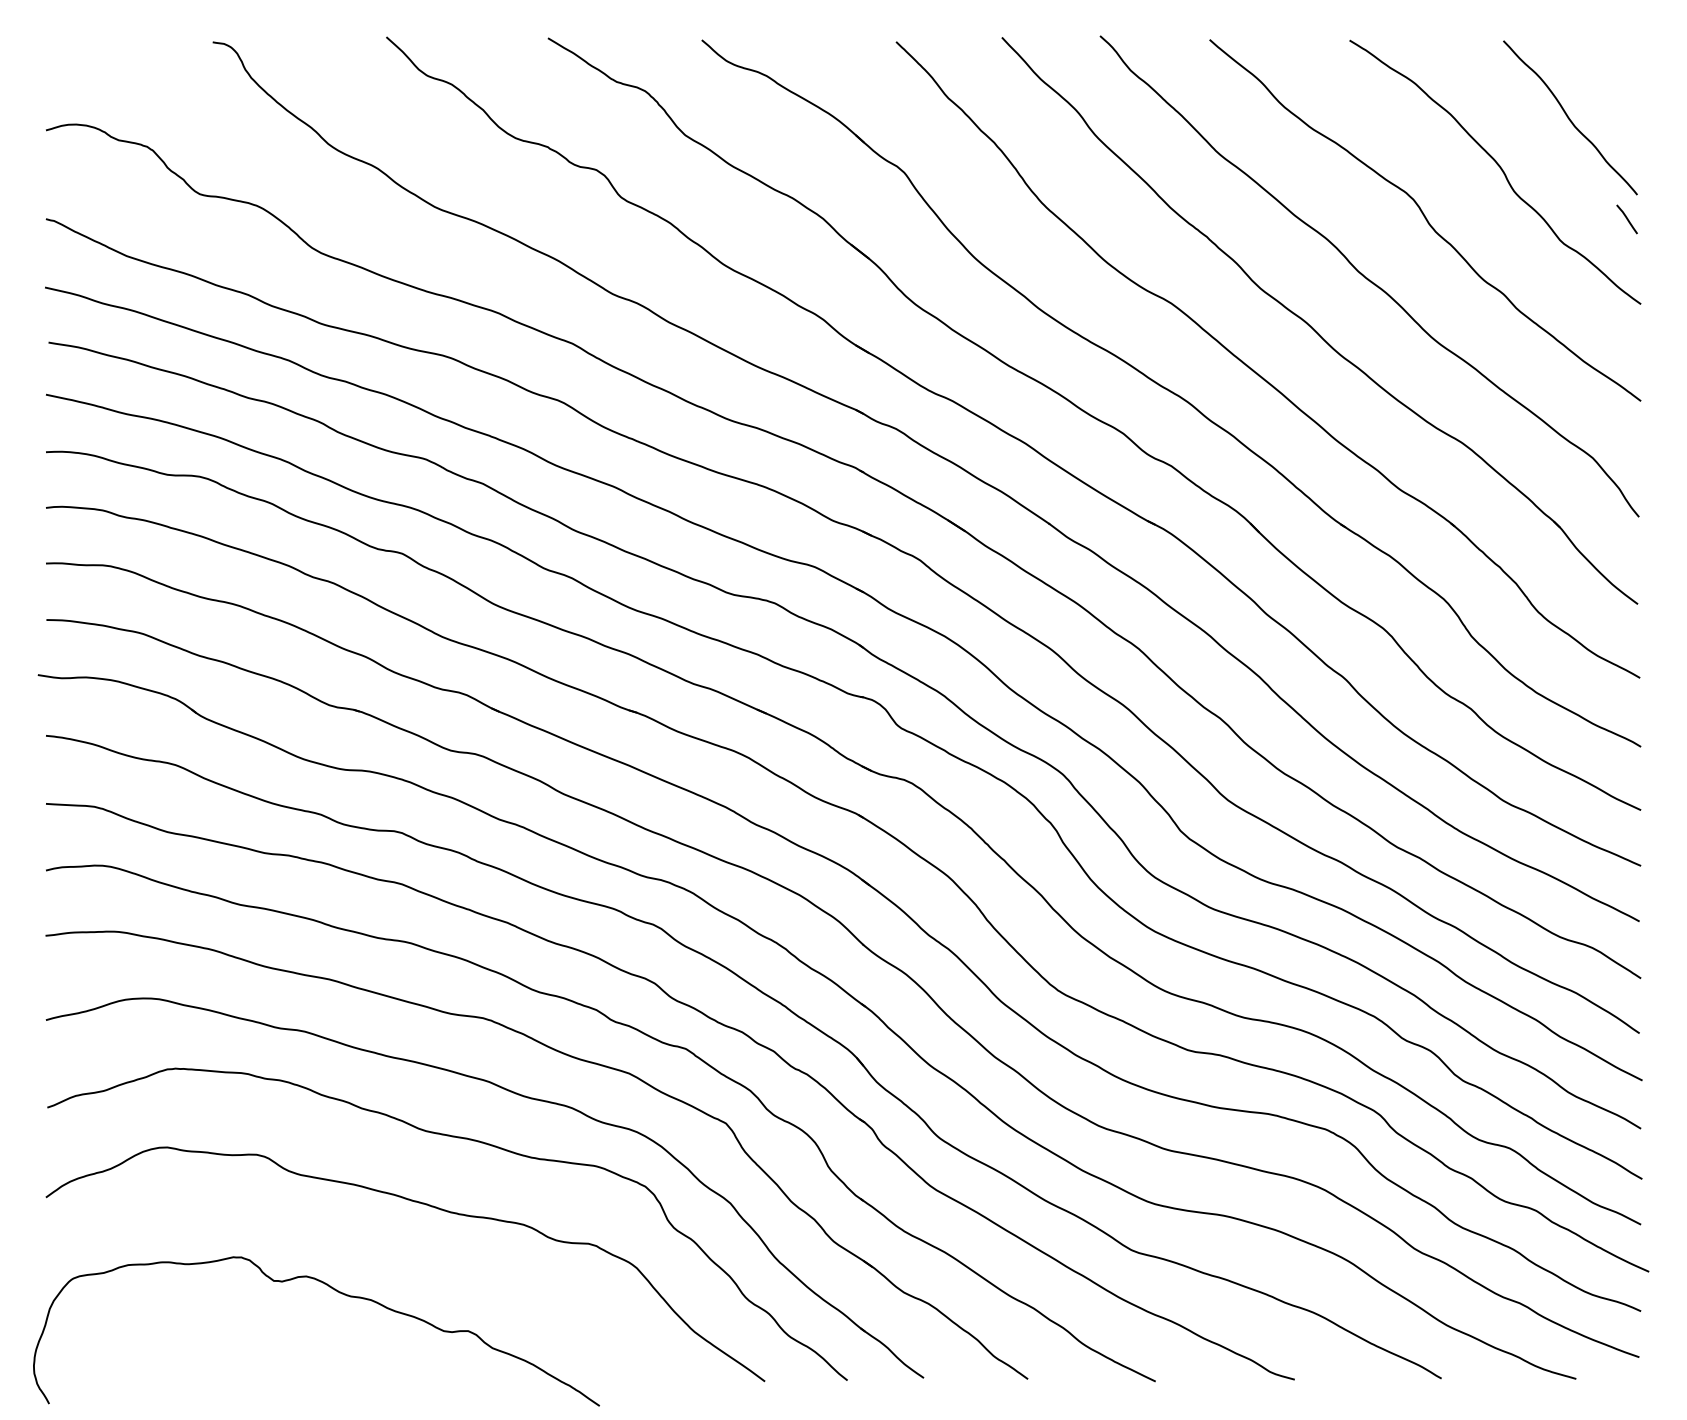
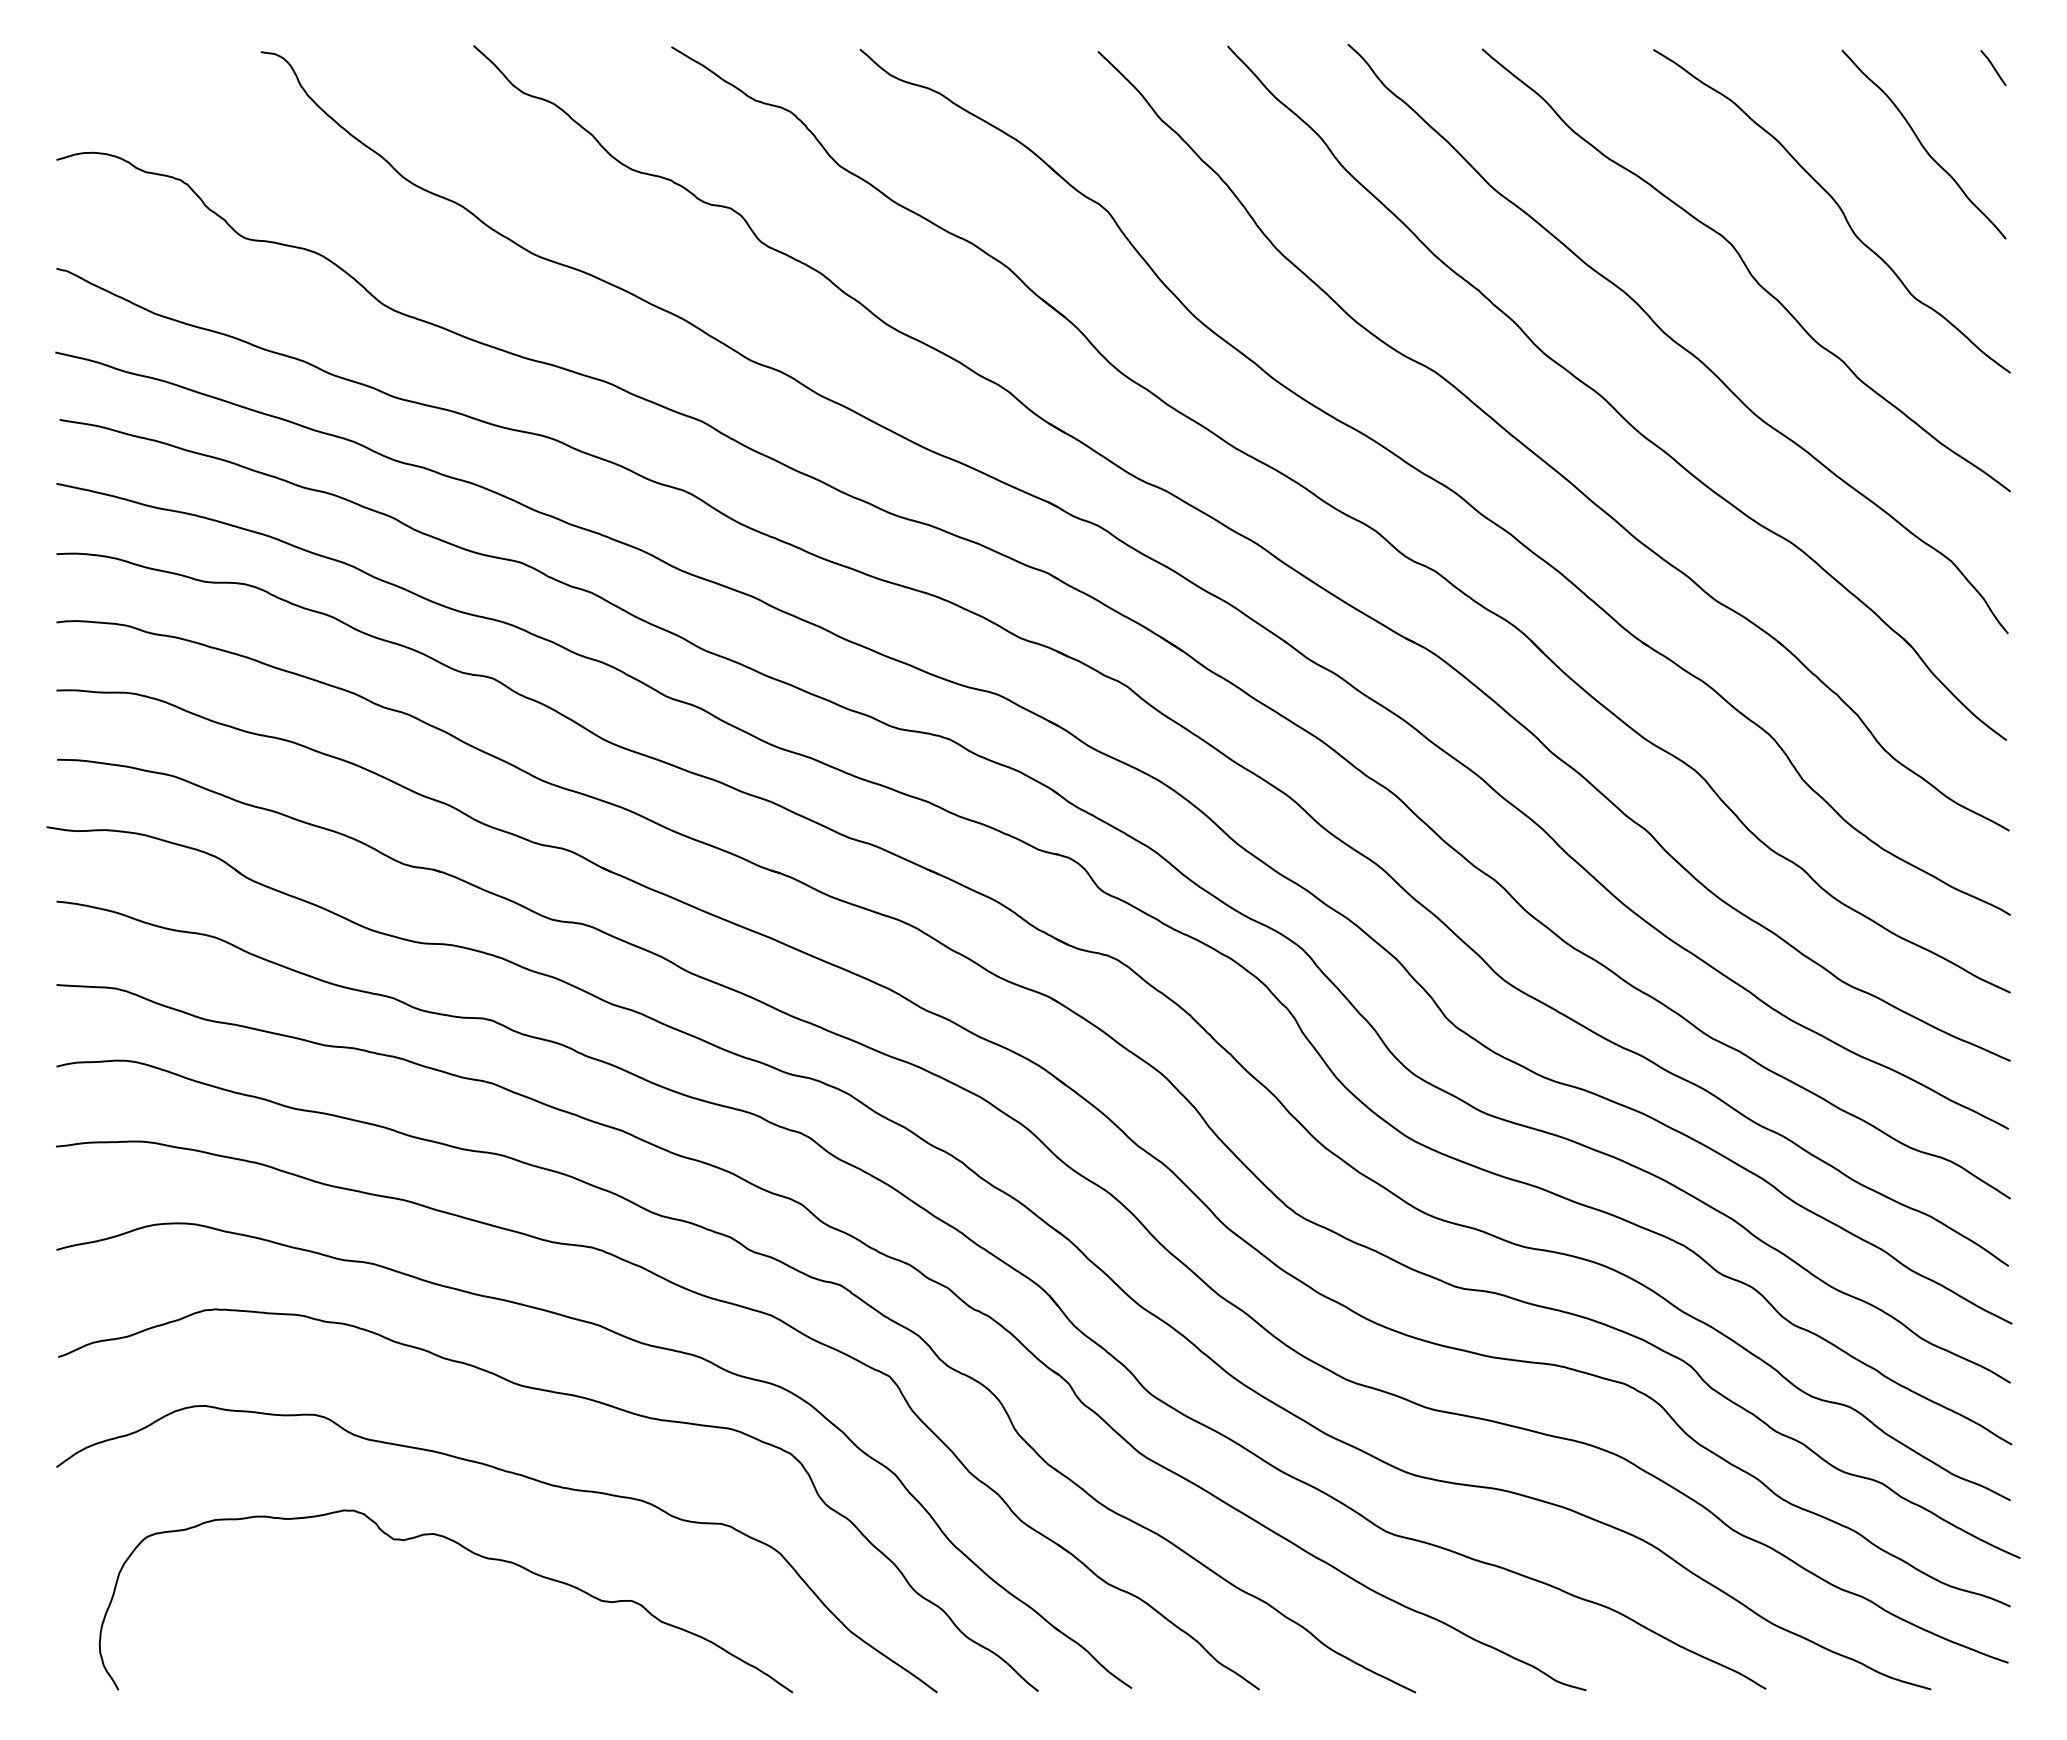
line: (1627, 219) -> (1993, 68), moved
curve: (336, 1291) -> (470, 1552), moved

